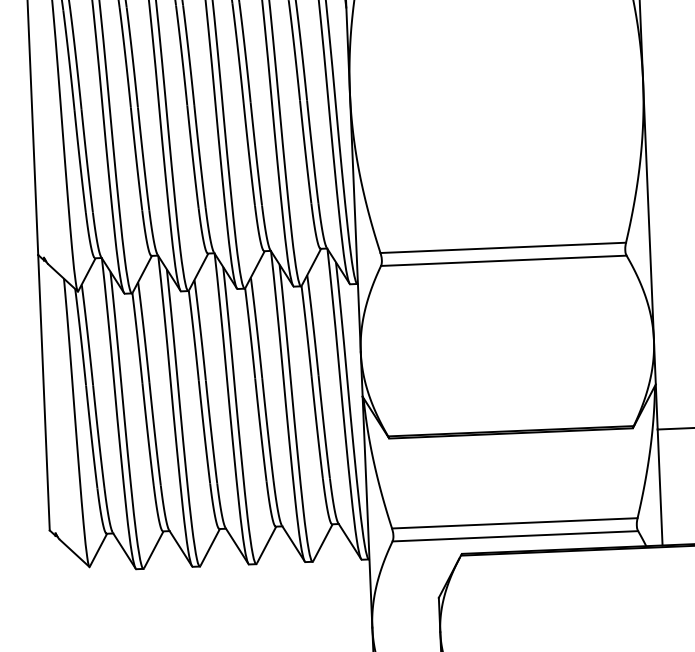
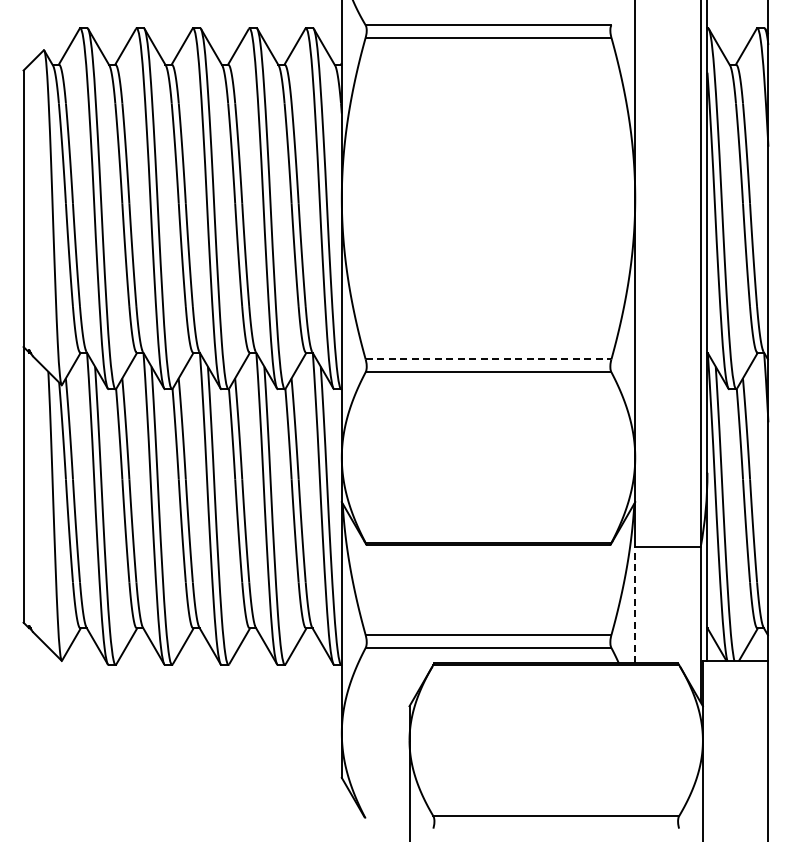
line: (503, 248) -> (488, 359), solid -> dashed
line: (660, 486) -> (635, 604), solid -> dashed

